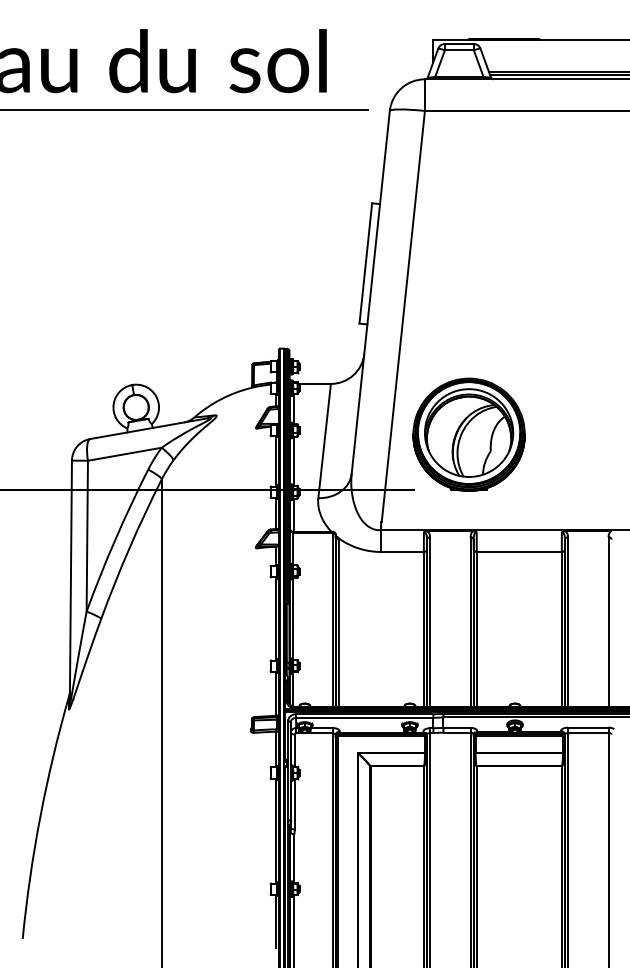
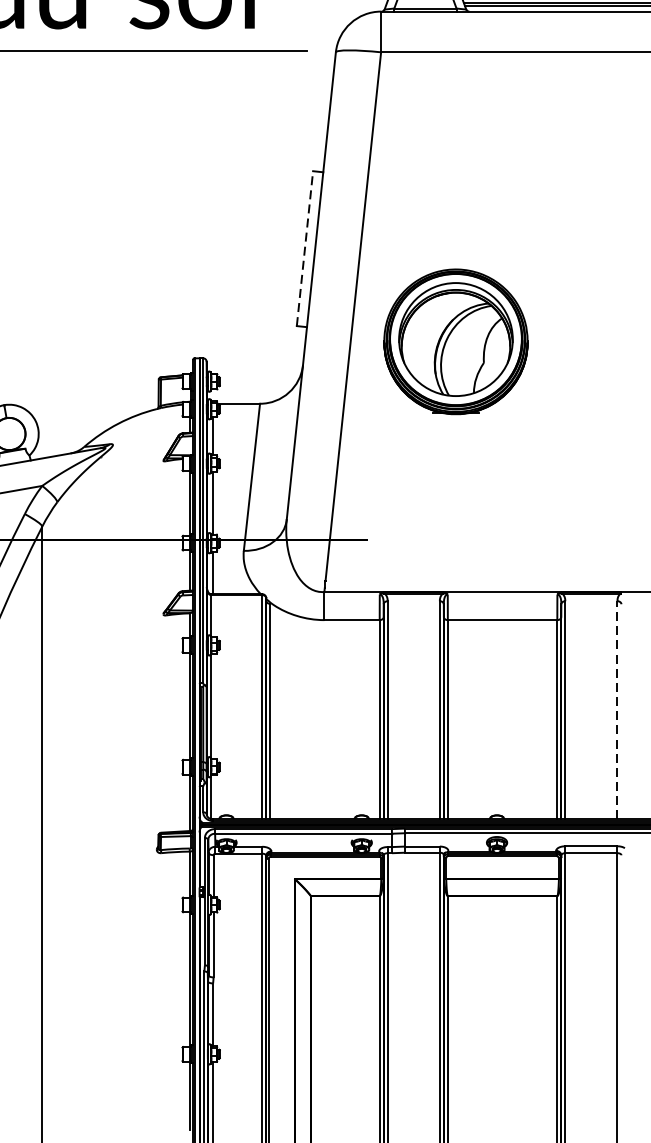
line: (365, 262) -> (304, 247), solid -> dashed
part: (468, 434) -> (455, 341), moved
line: (608, 622) -> (617, 710), solid -> dashed

